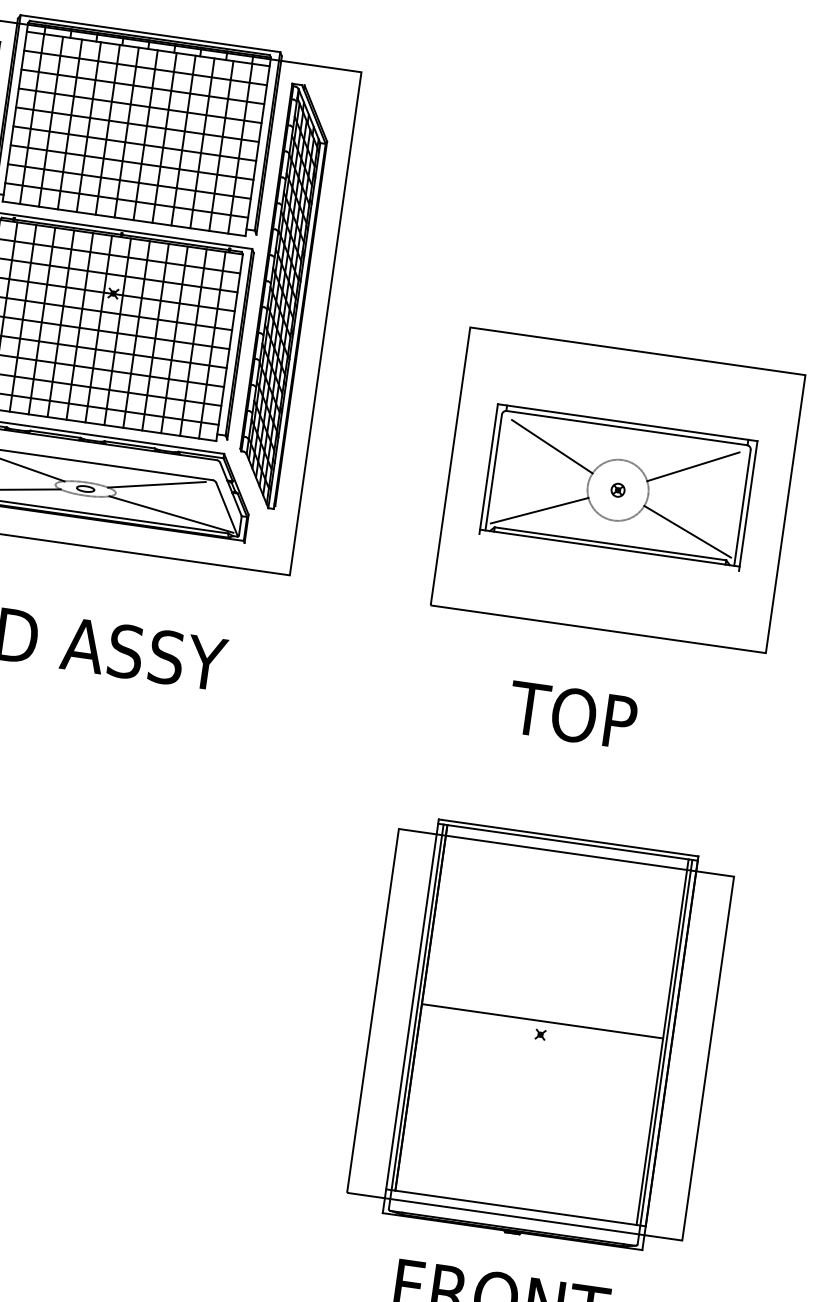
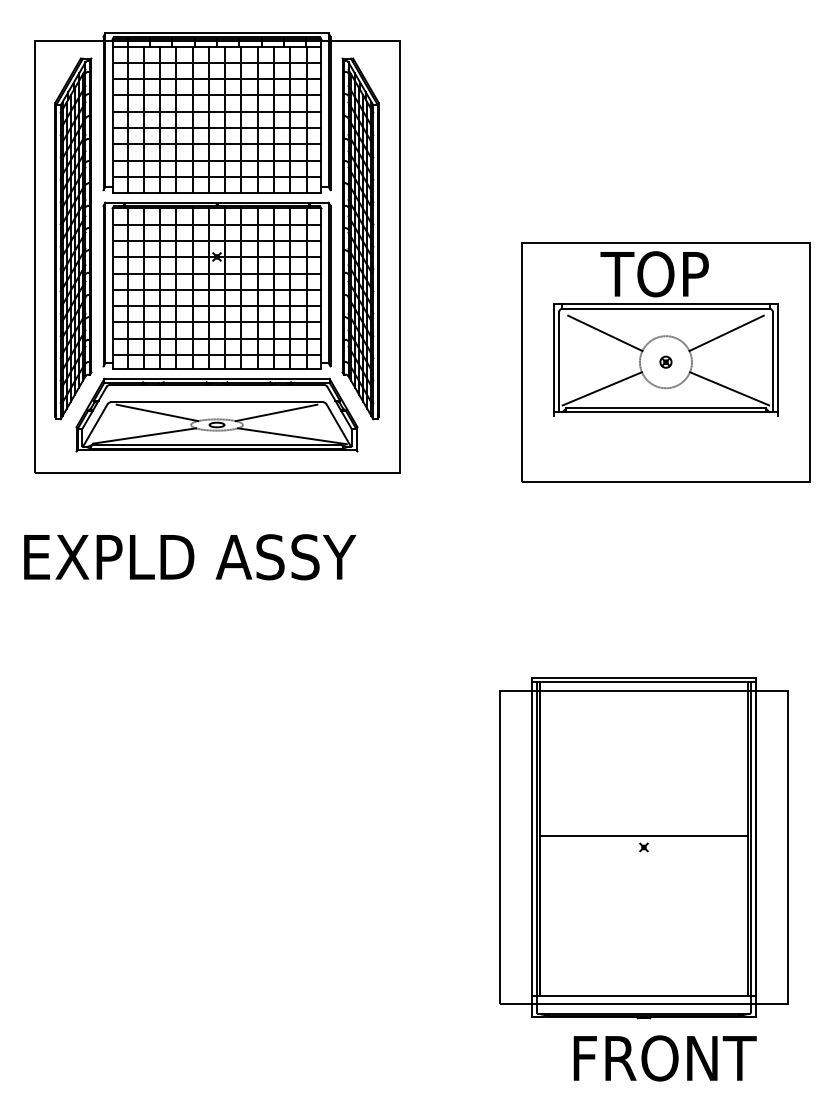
text: (572, 715) -> (654, 274), moved
part: (539, 1035) -> (643, 848), moved

